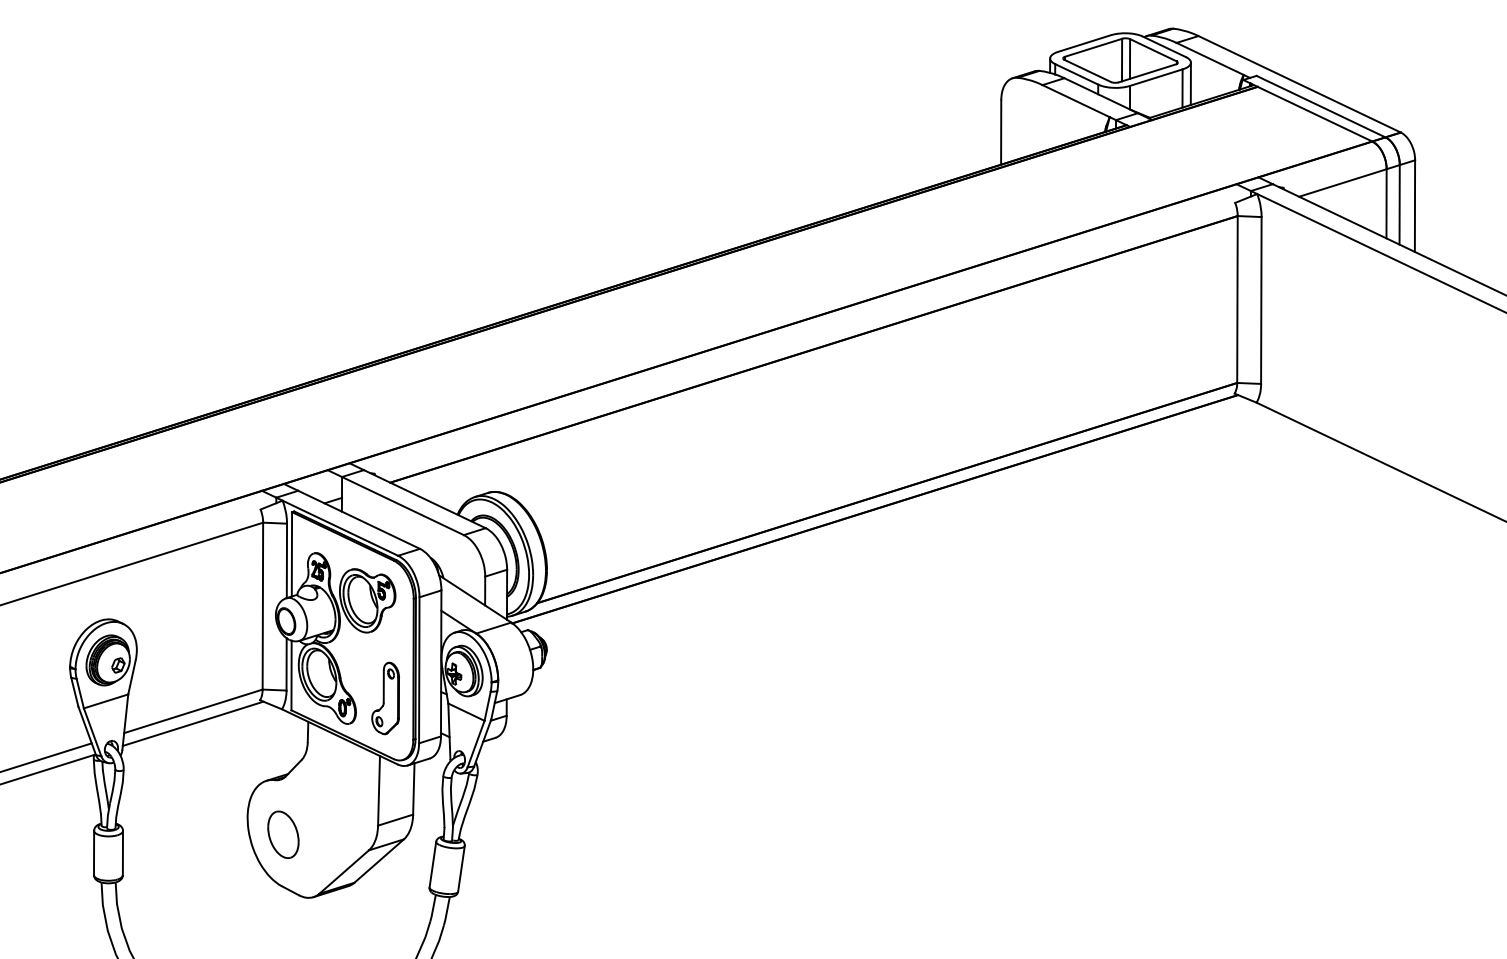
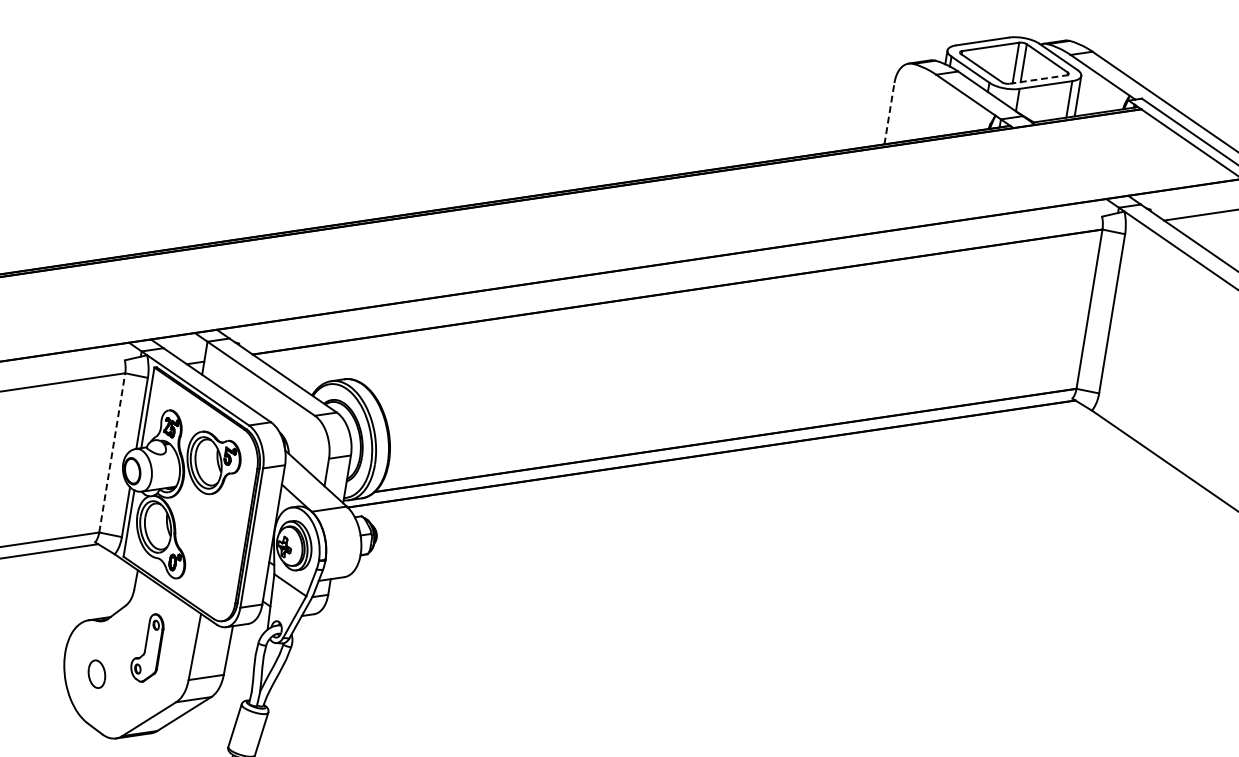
line: (1147, 73) -> (1038, 79), solid -> dashed
line: (1001, 132) -> (889, 113), solid -> dashed
line: (262, 605) -> (111, 452), solid -> dashed
part: (385, 698) -> (147, 647), moved
part: (283, 834) -> (97, 674), size x0.6

